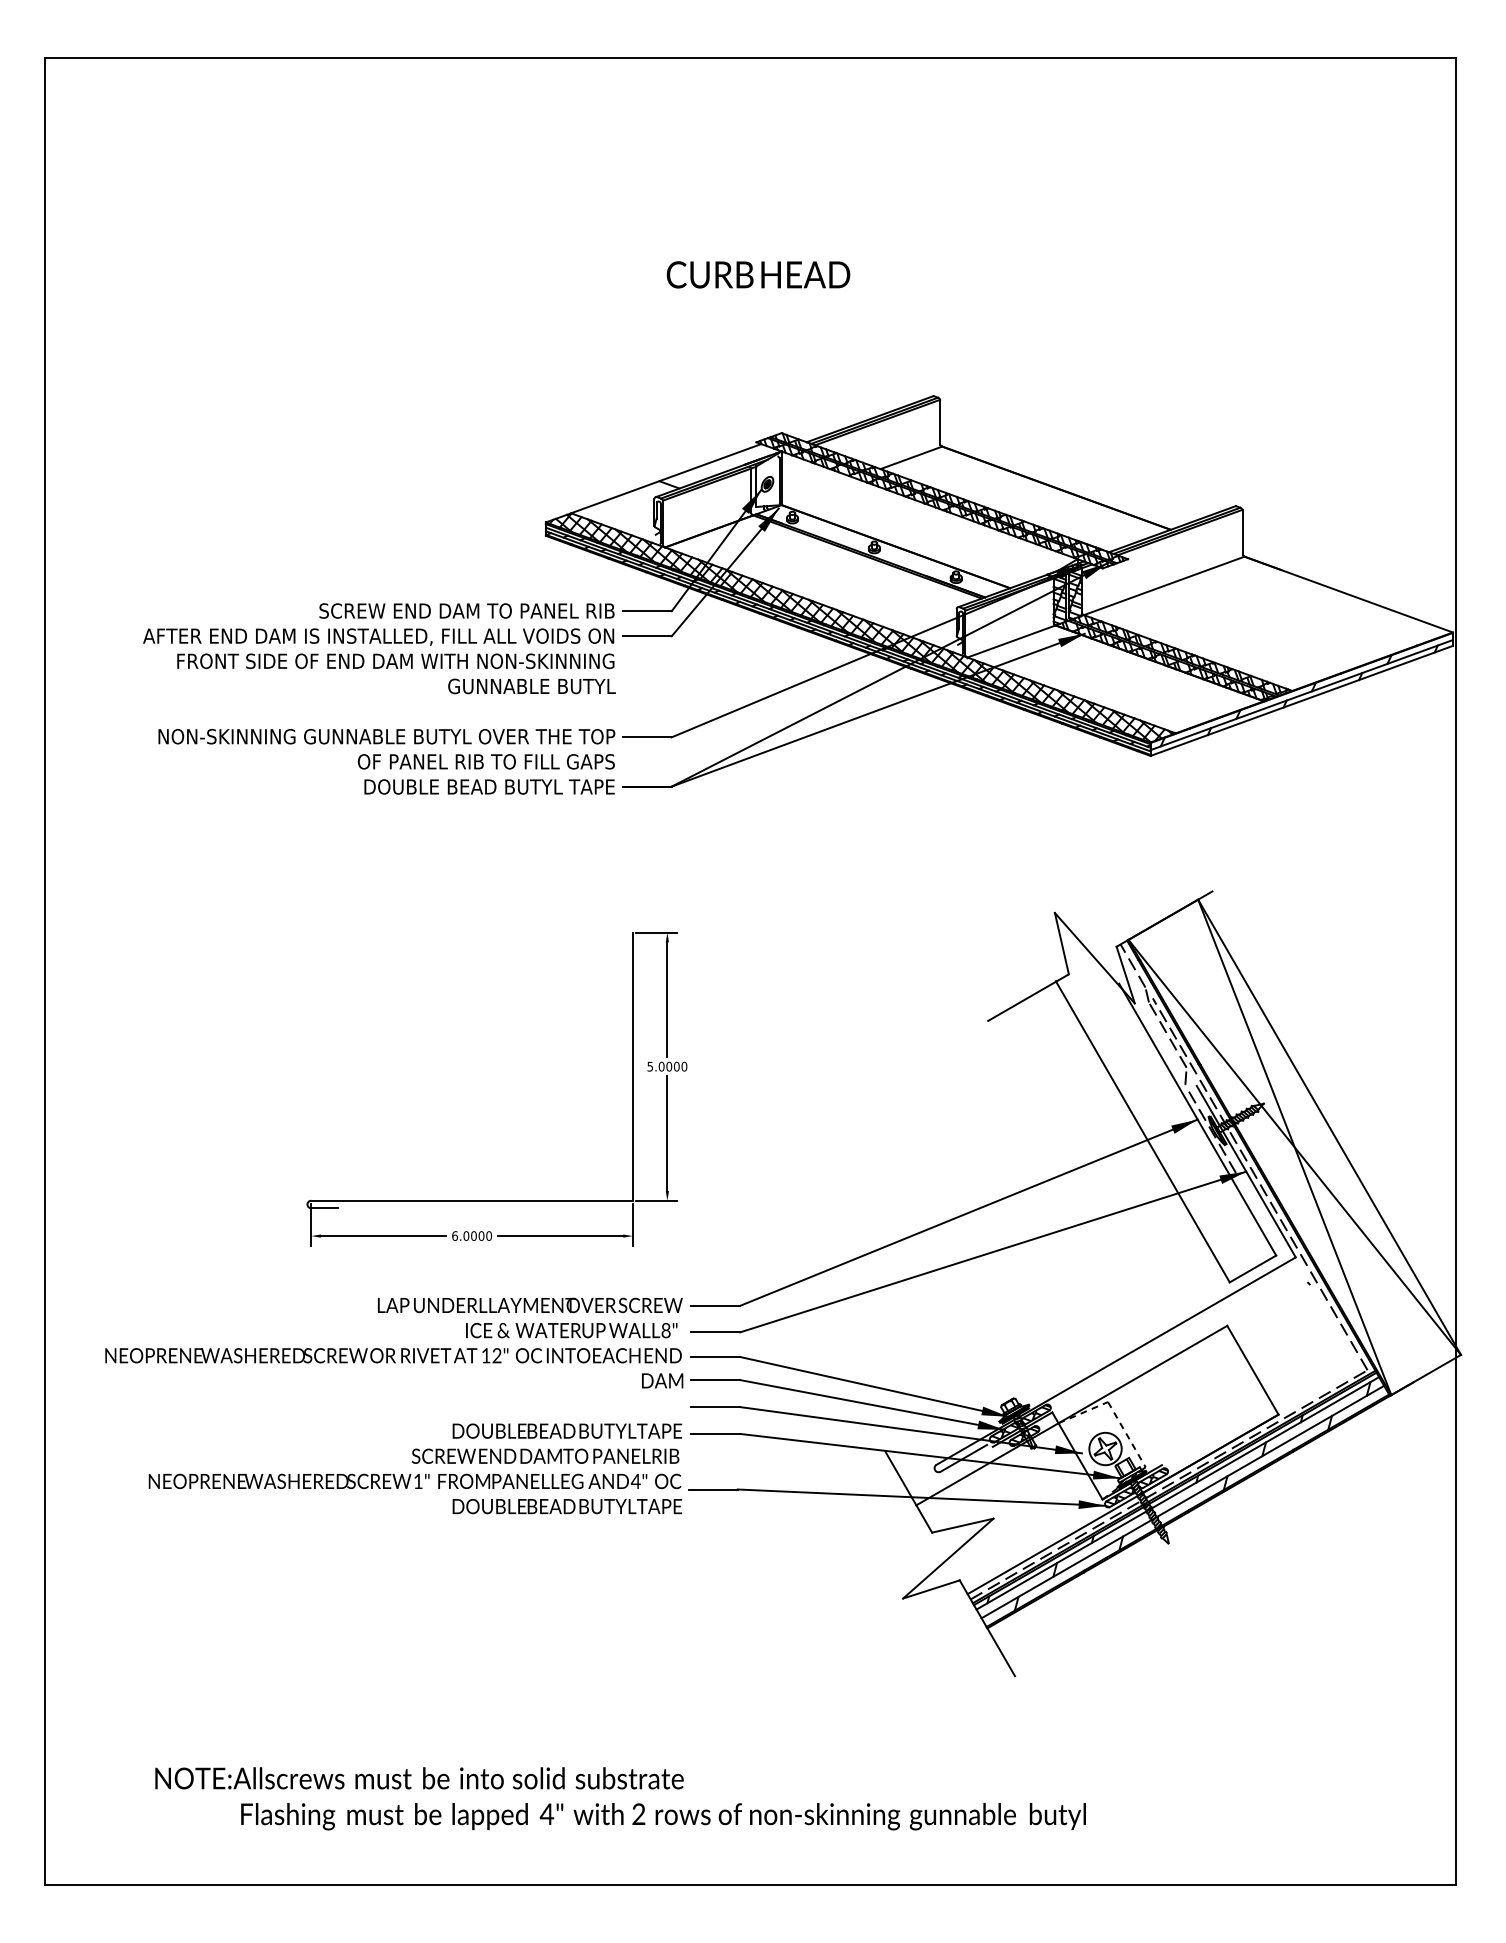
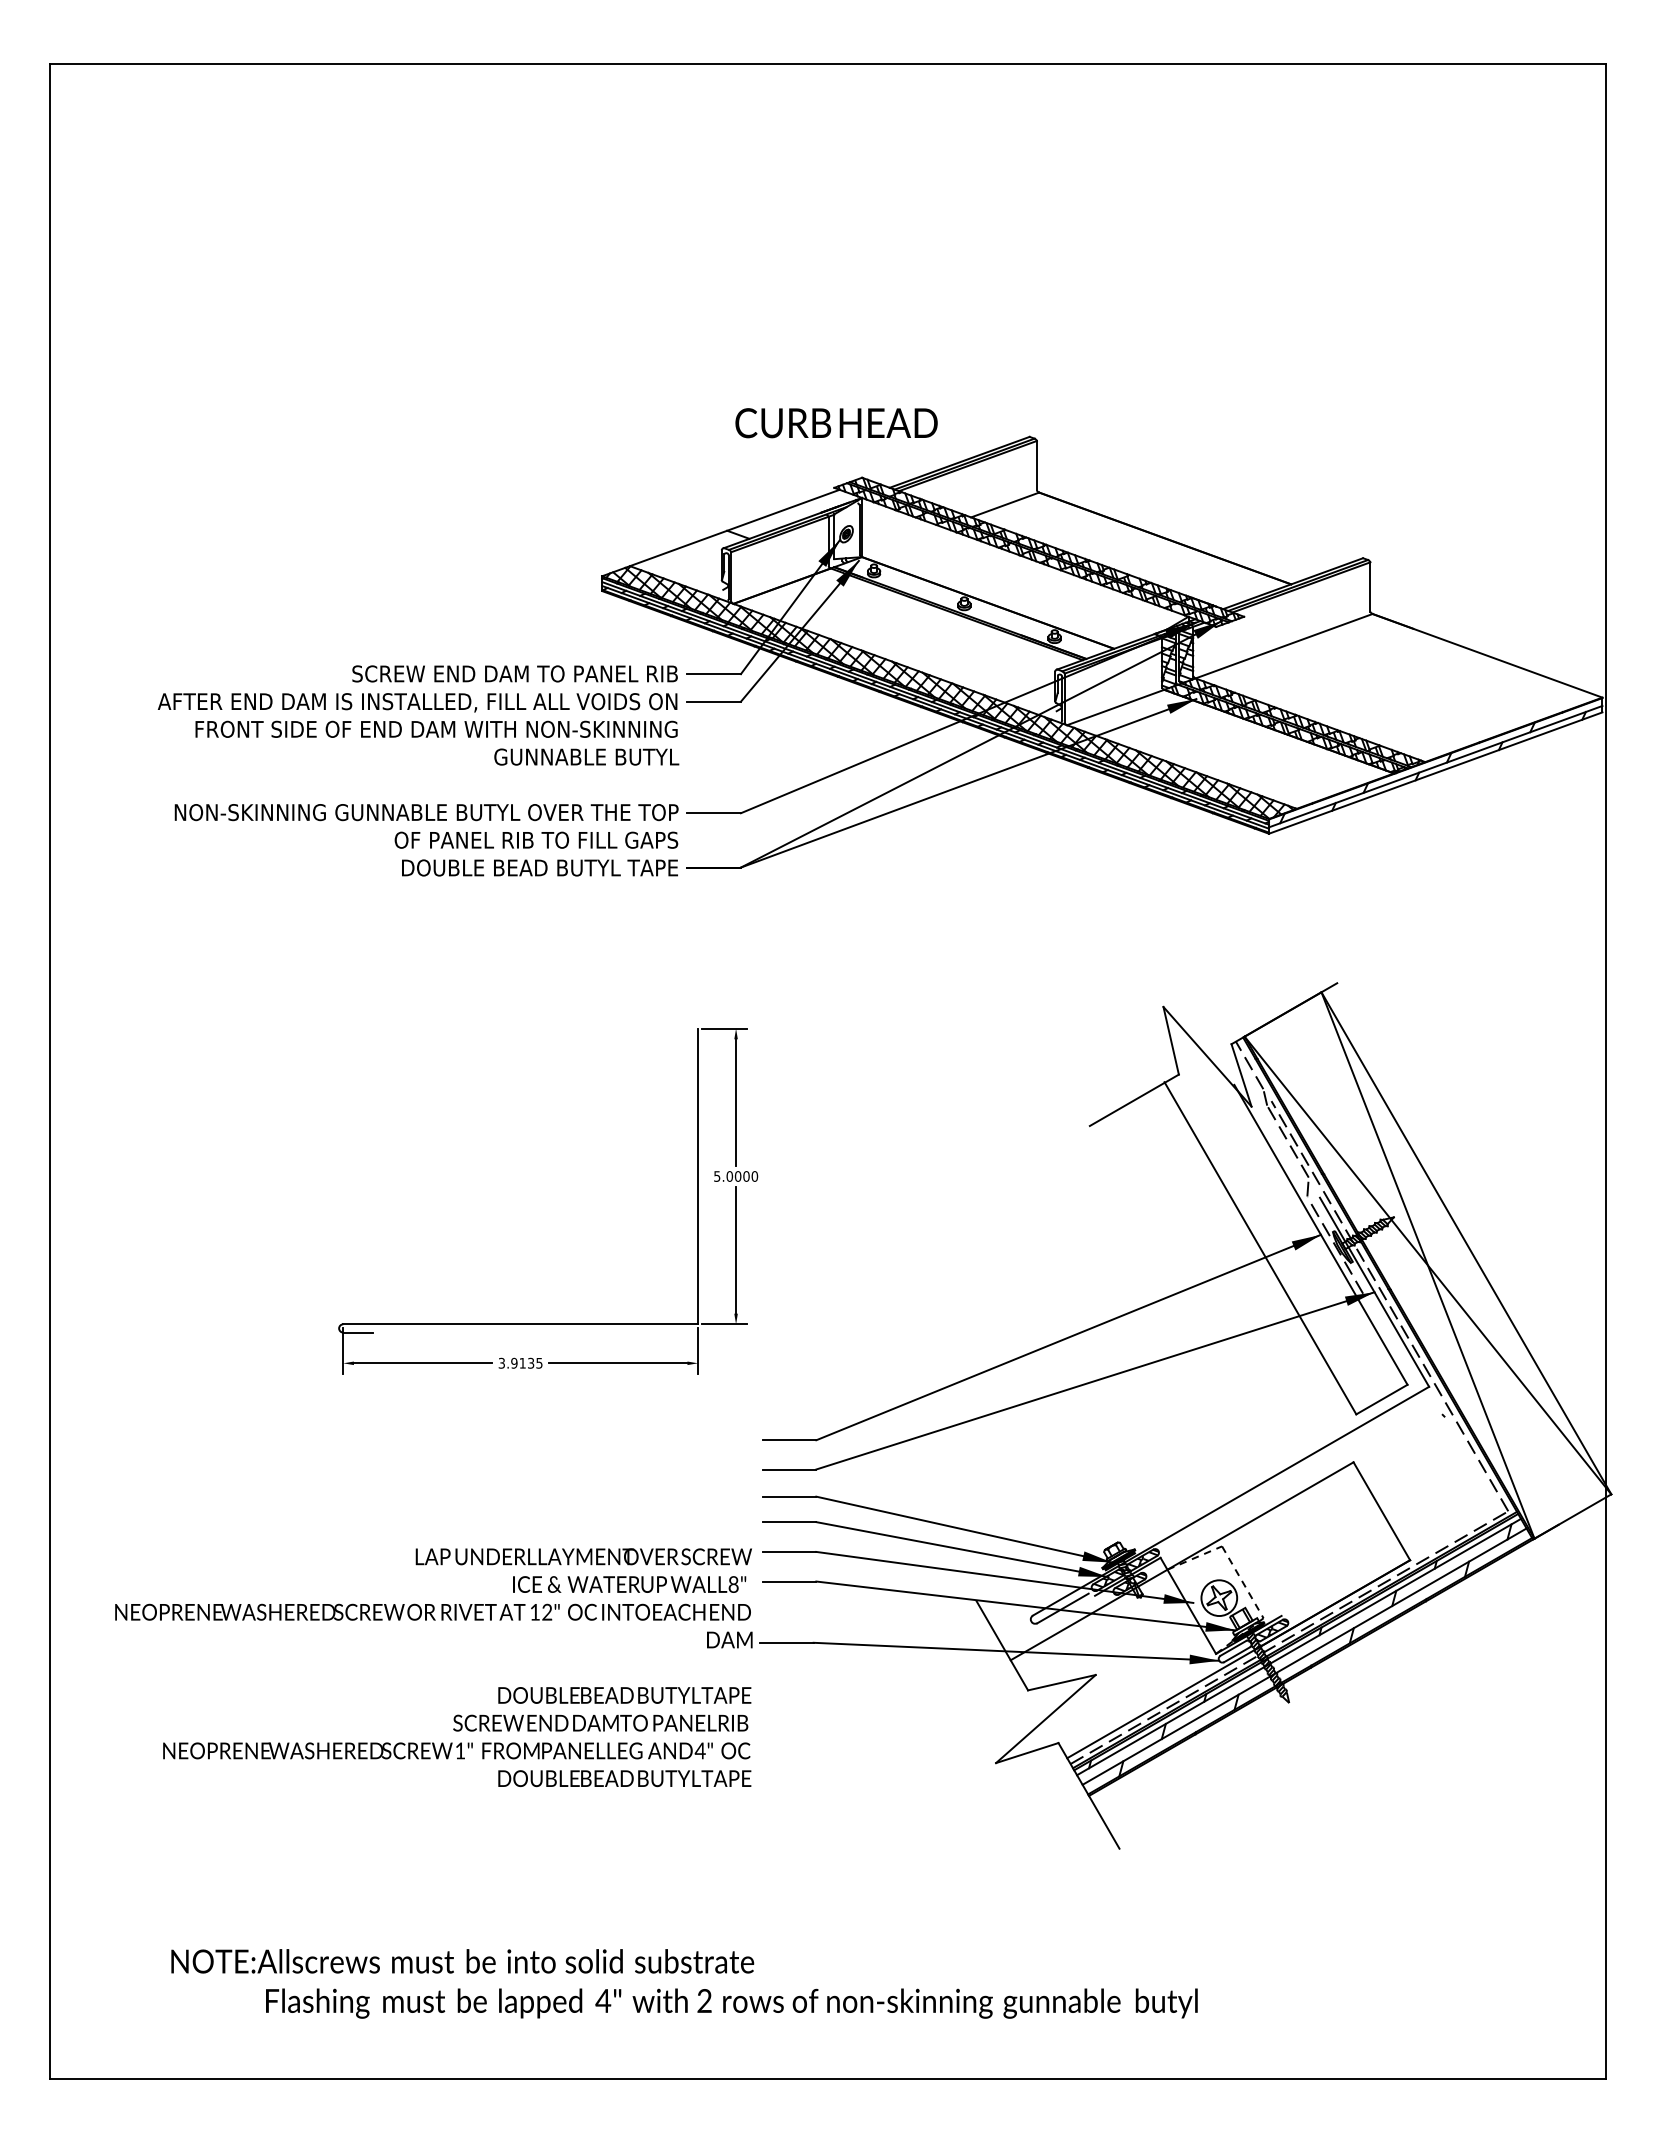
text: (758, 275) -> (836, 423), moved
text: (471, 1235) -> (520, 1362), 6.0000 -> 3.9135
text: (393, 1405) -> (433, 1667), moved
hatch: (1120, 1497) -> (1235, 1651), removed

